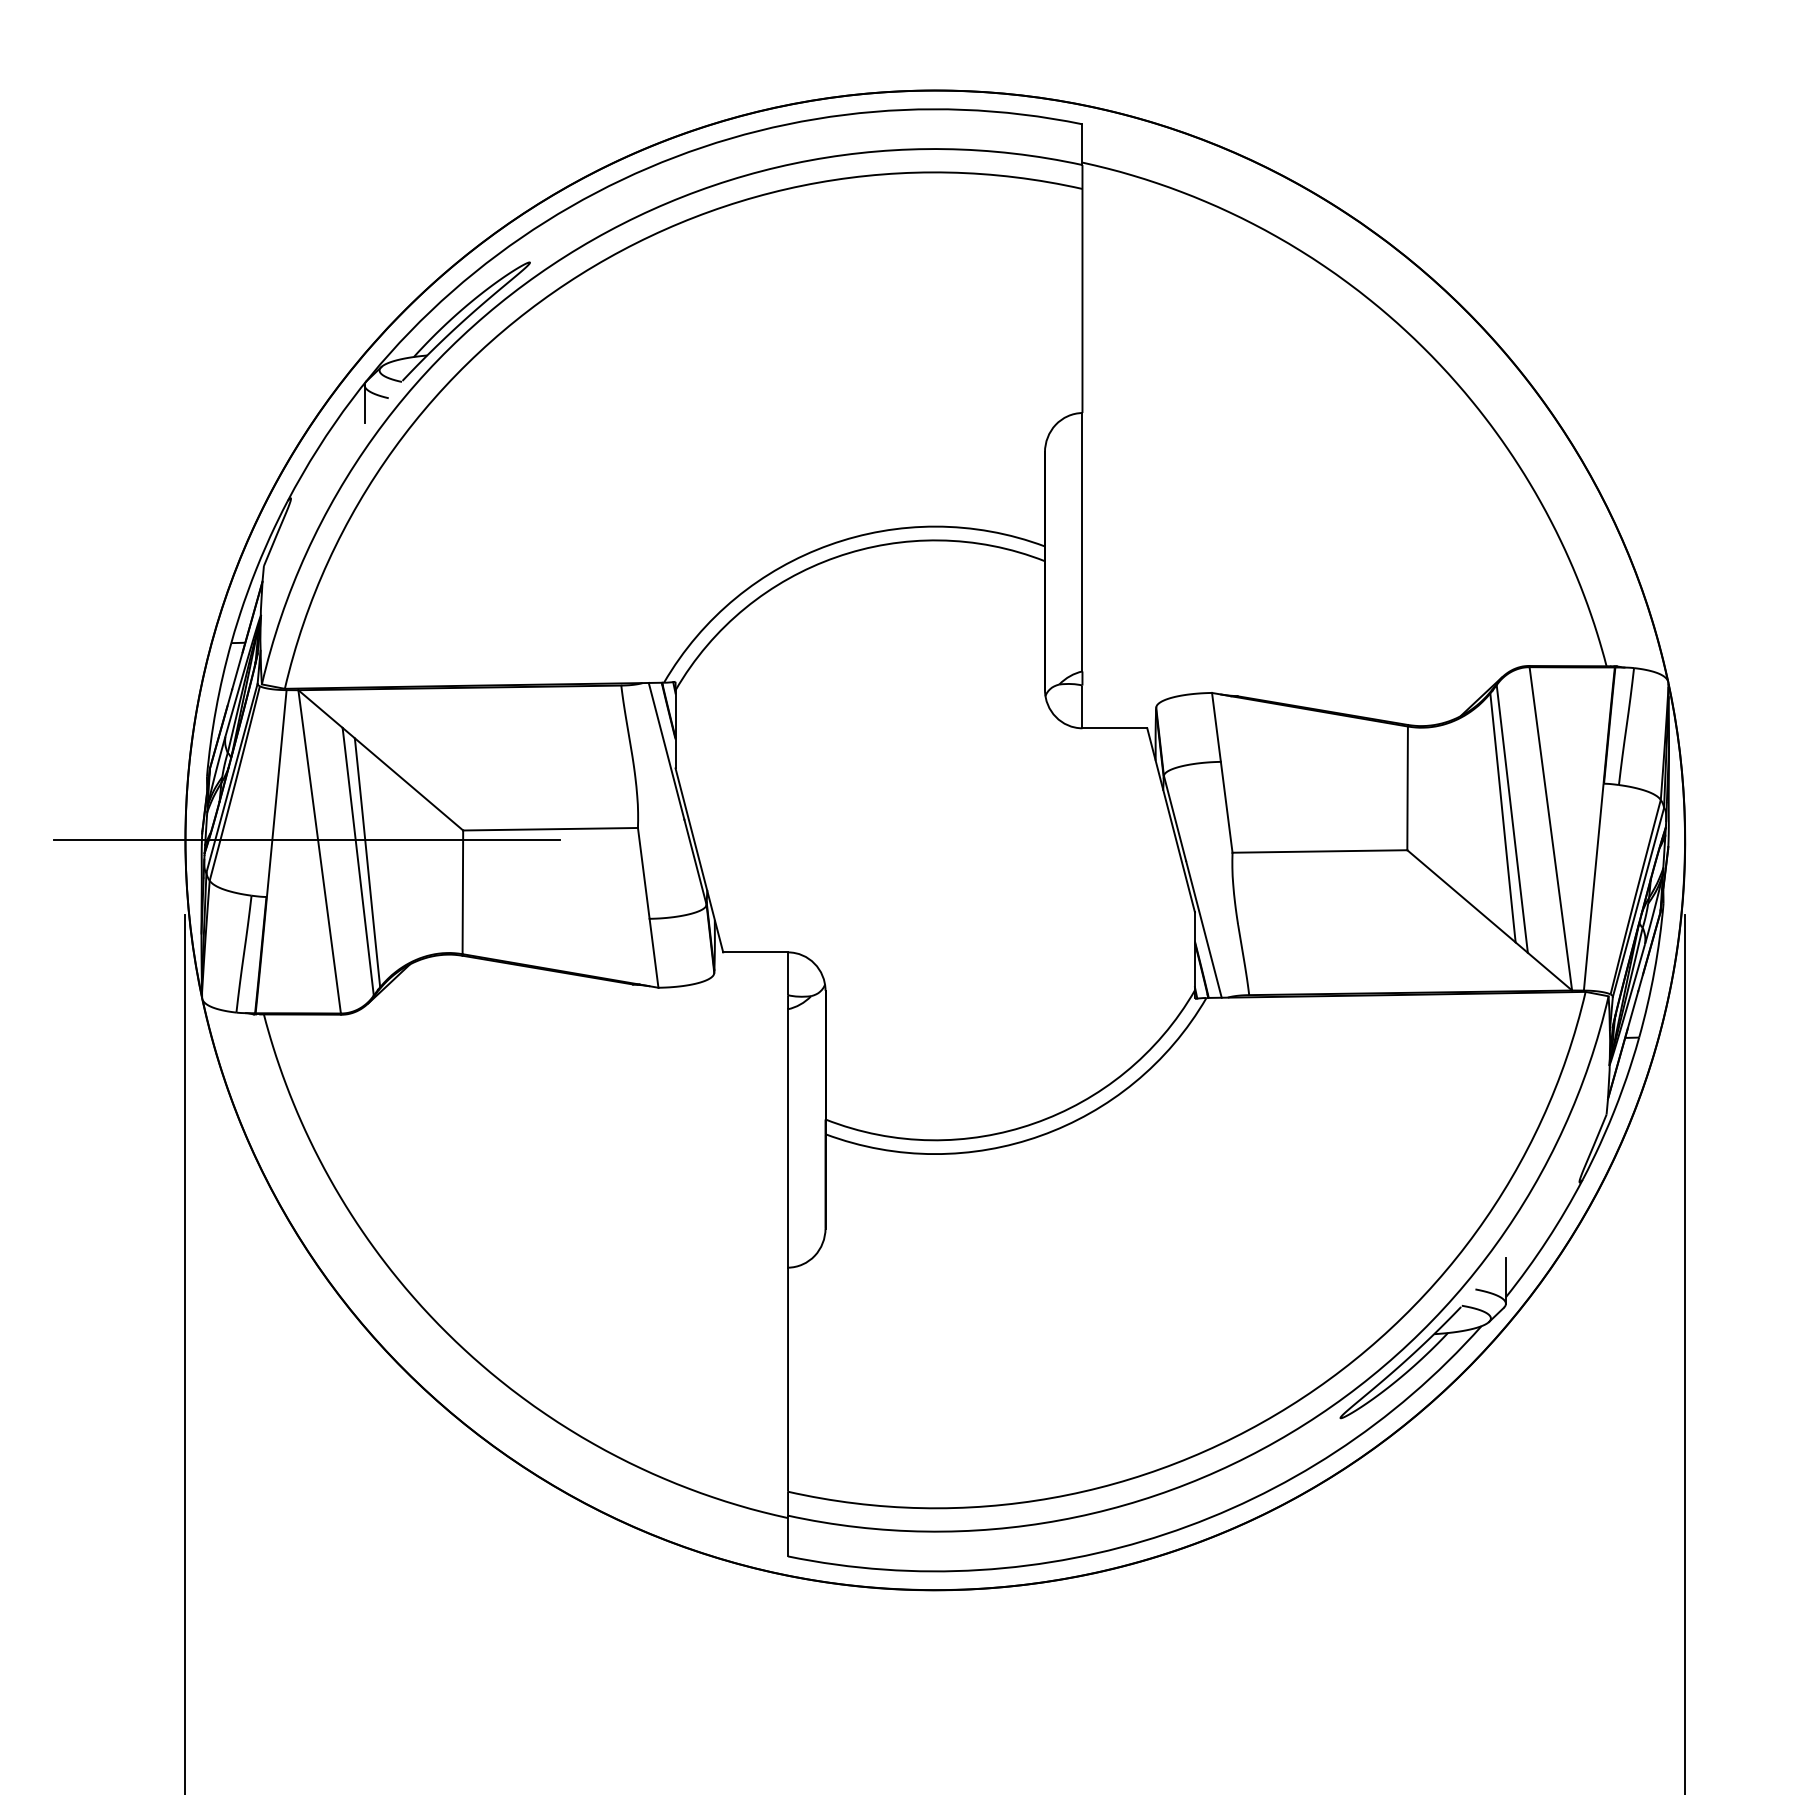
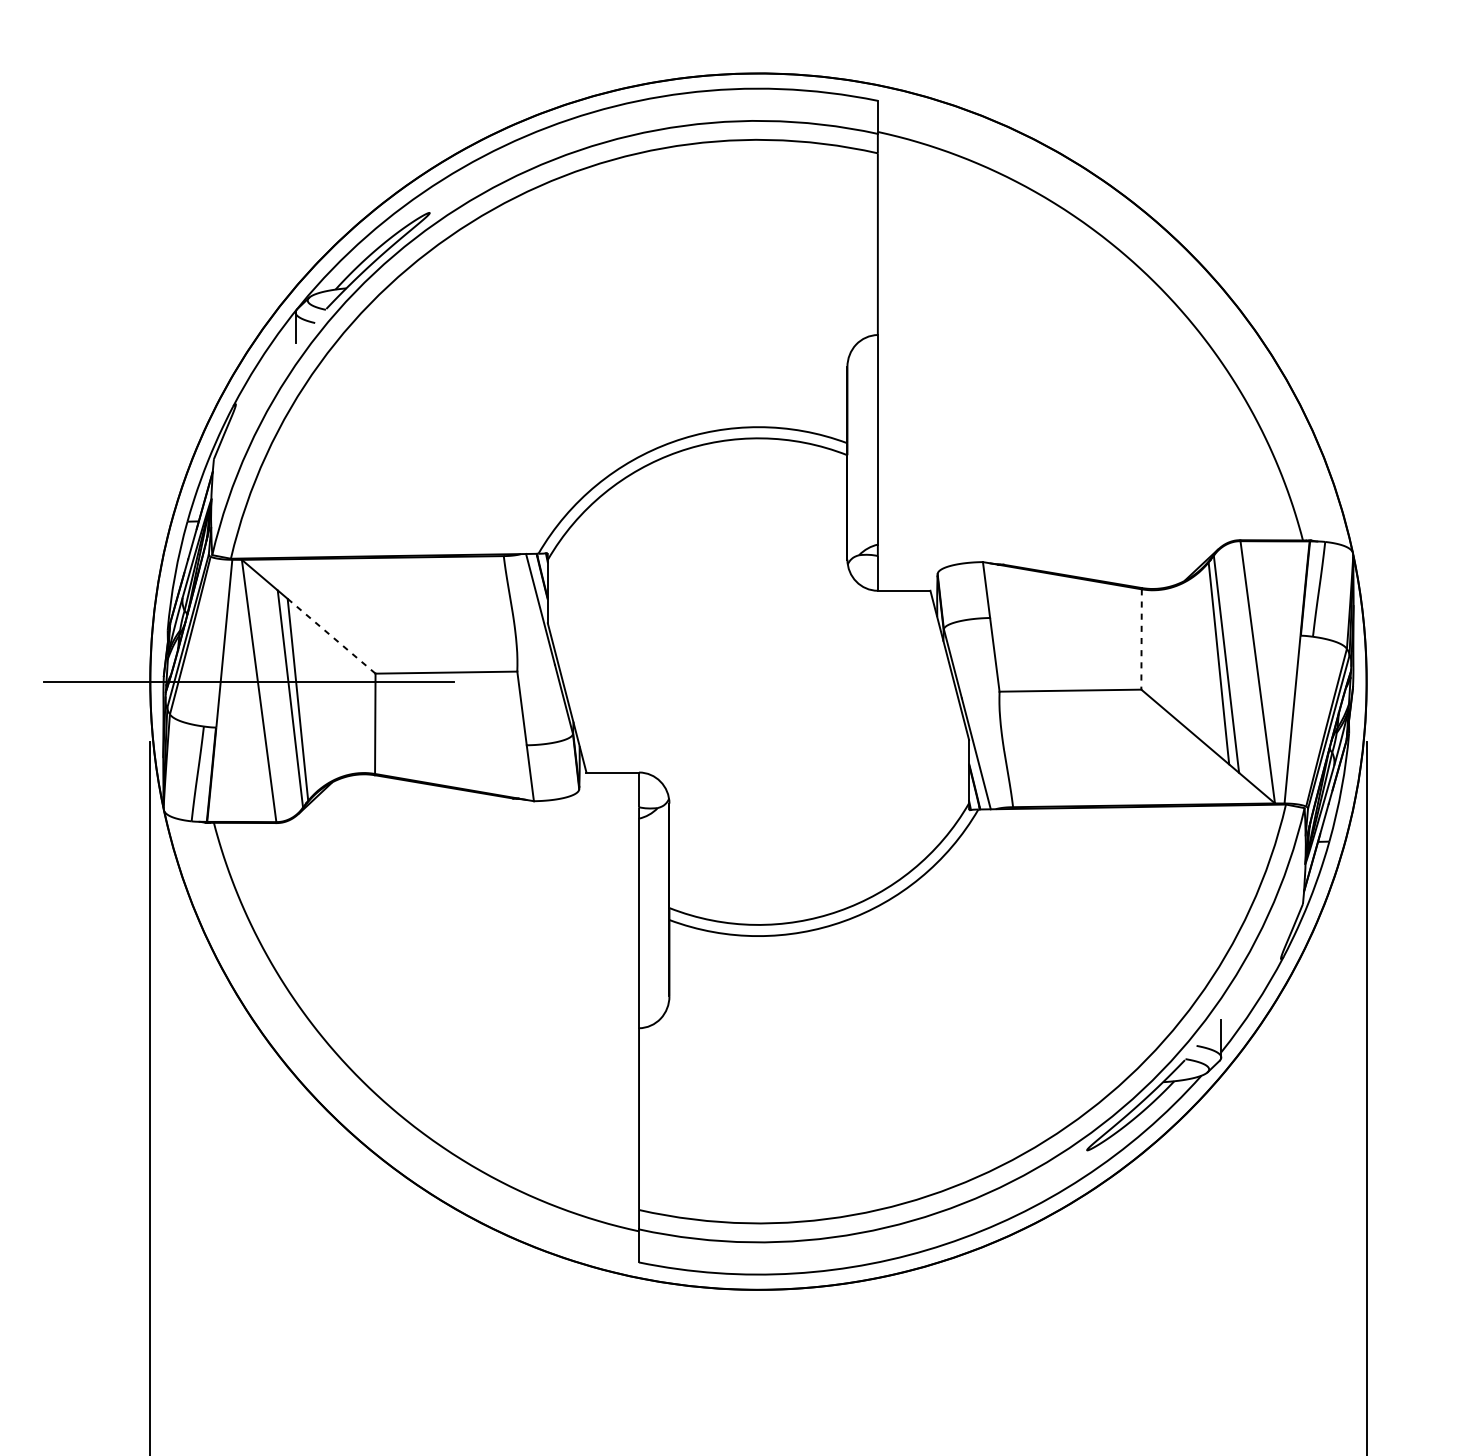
line: (408, 784) -> (331, 636), solid -> dashed
line: (1407, 788) -> (1141, 639), solid -> dashed

